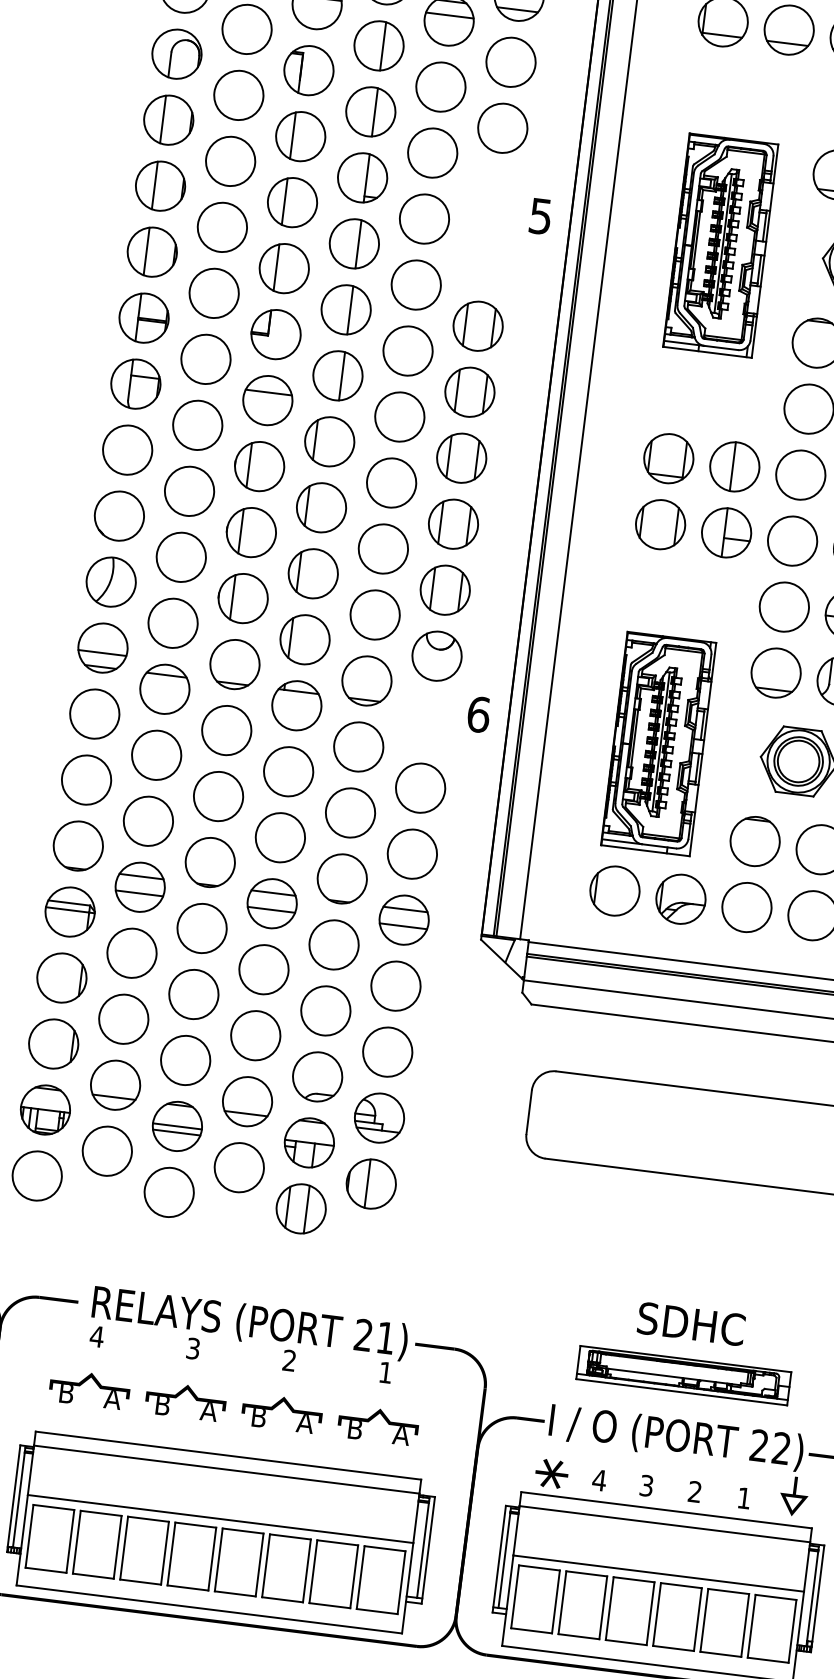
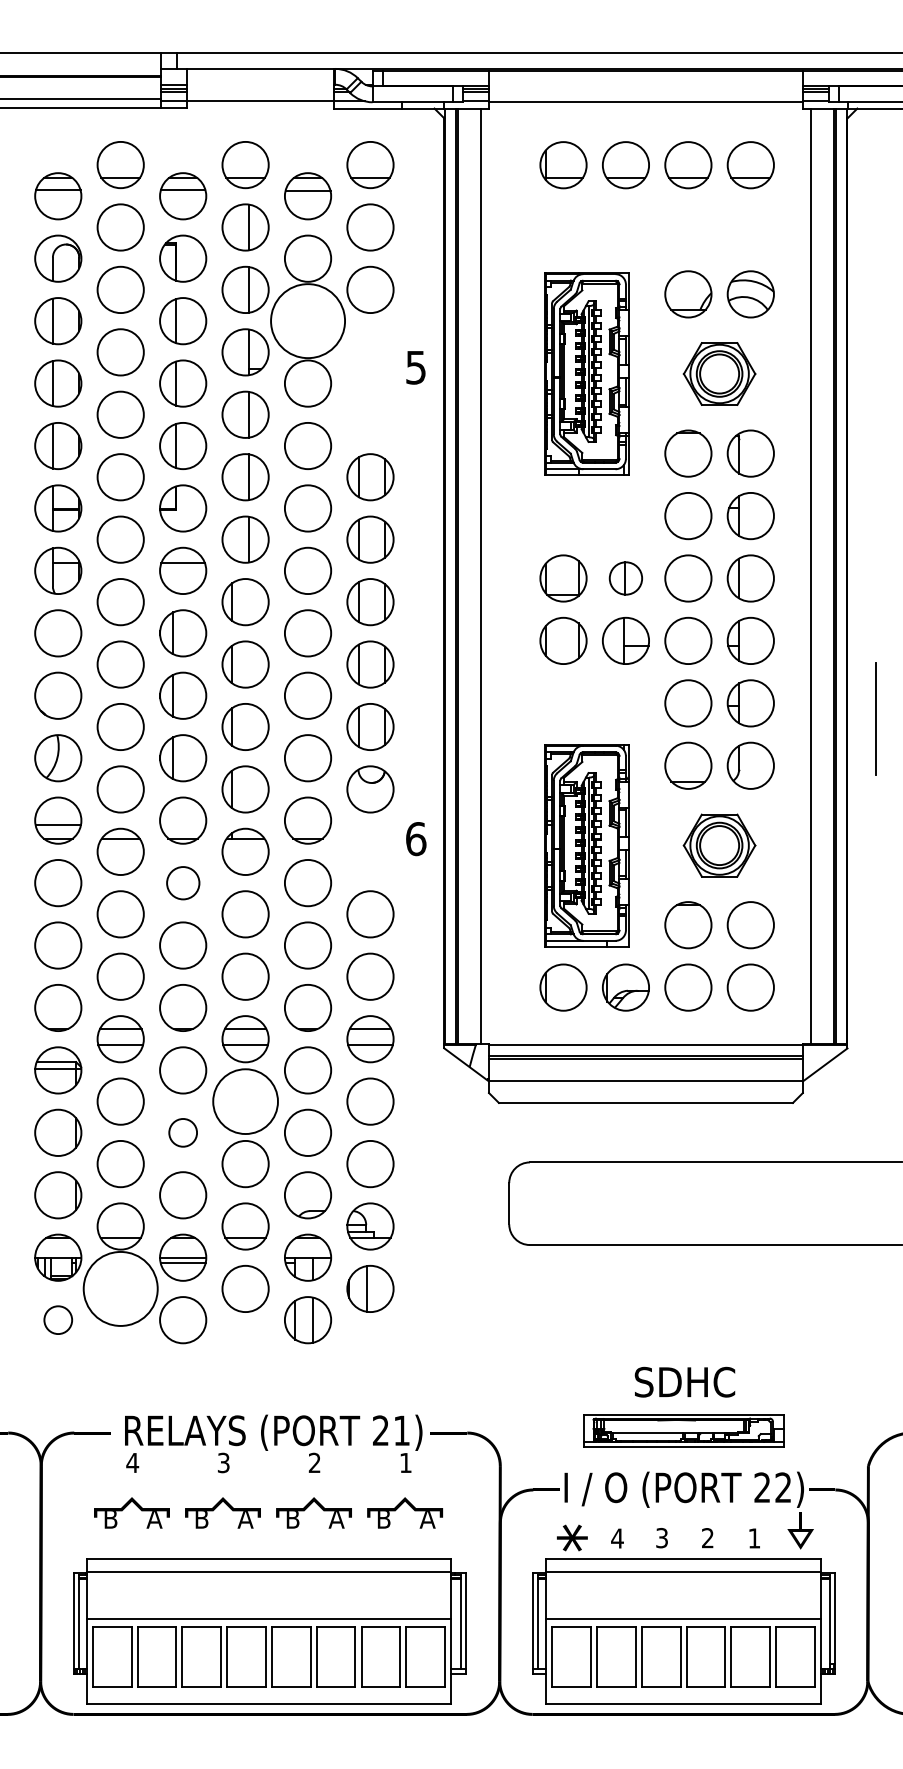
circle: (432, 153) -> (307, 321), size x1.6
part: (734, 466) -> (625, 578), size x0.7
circle: (227, 731) -> (183, 883), size x0.7
circle: (263, 969) -> (245, 1101), size x1.4
circle: (194, 994) -> (183, 1132), size x0.6
circle: (107, 1150) -> (120, 1288), size x1.6
circle: (37, 1176) -> (58, 1320), size x0.6

